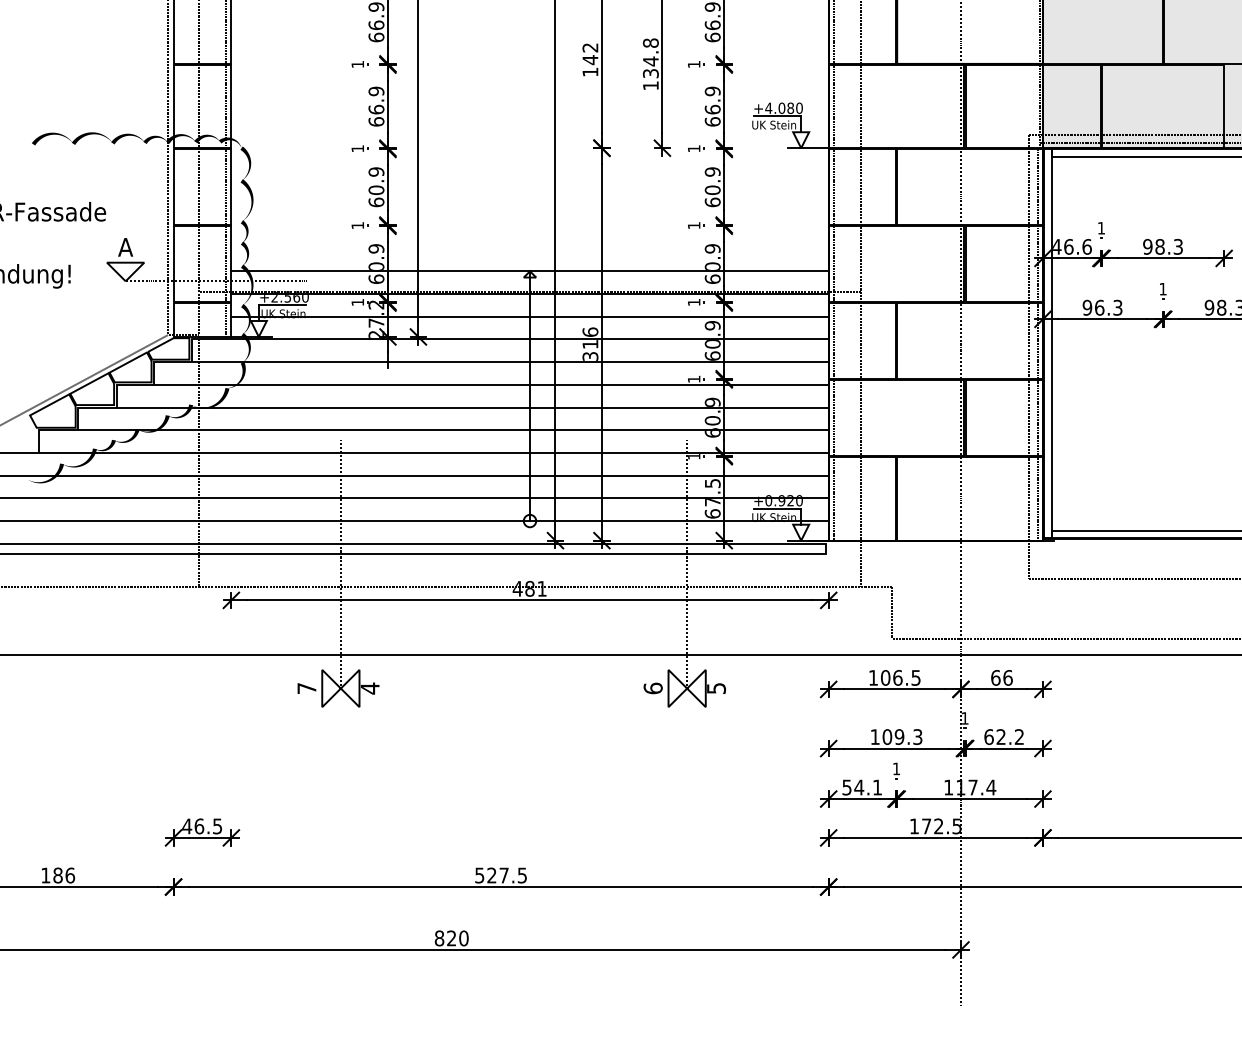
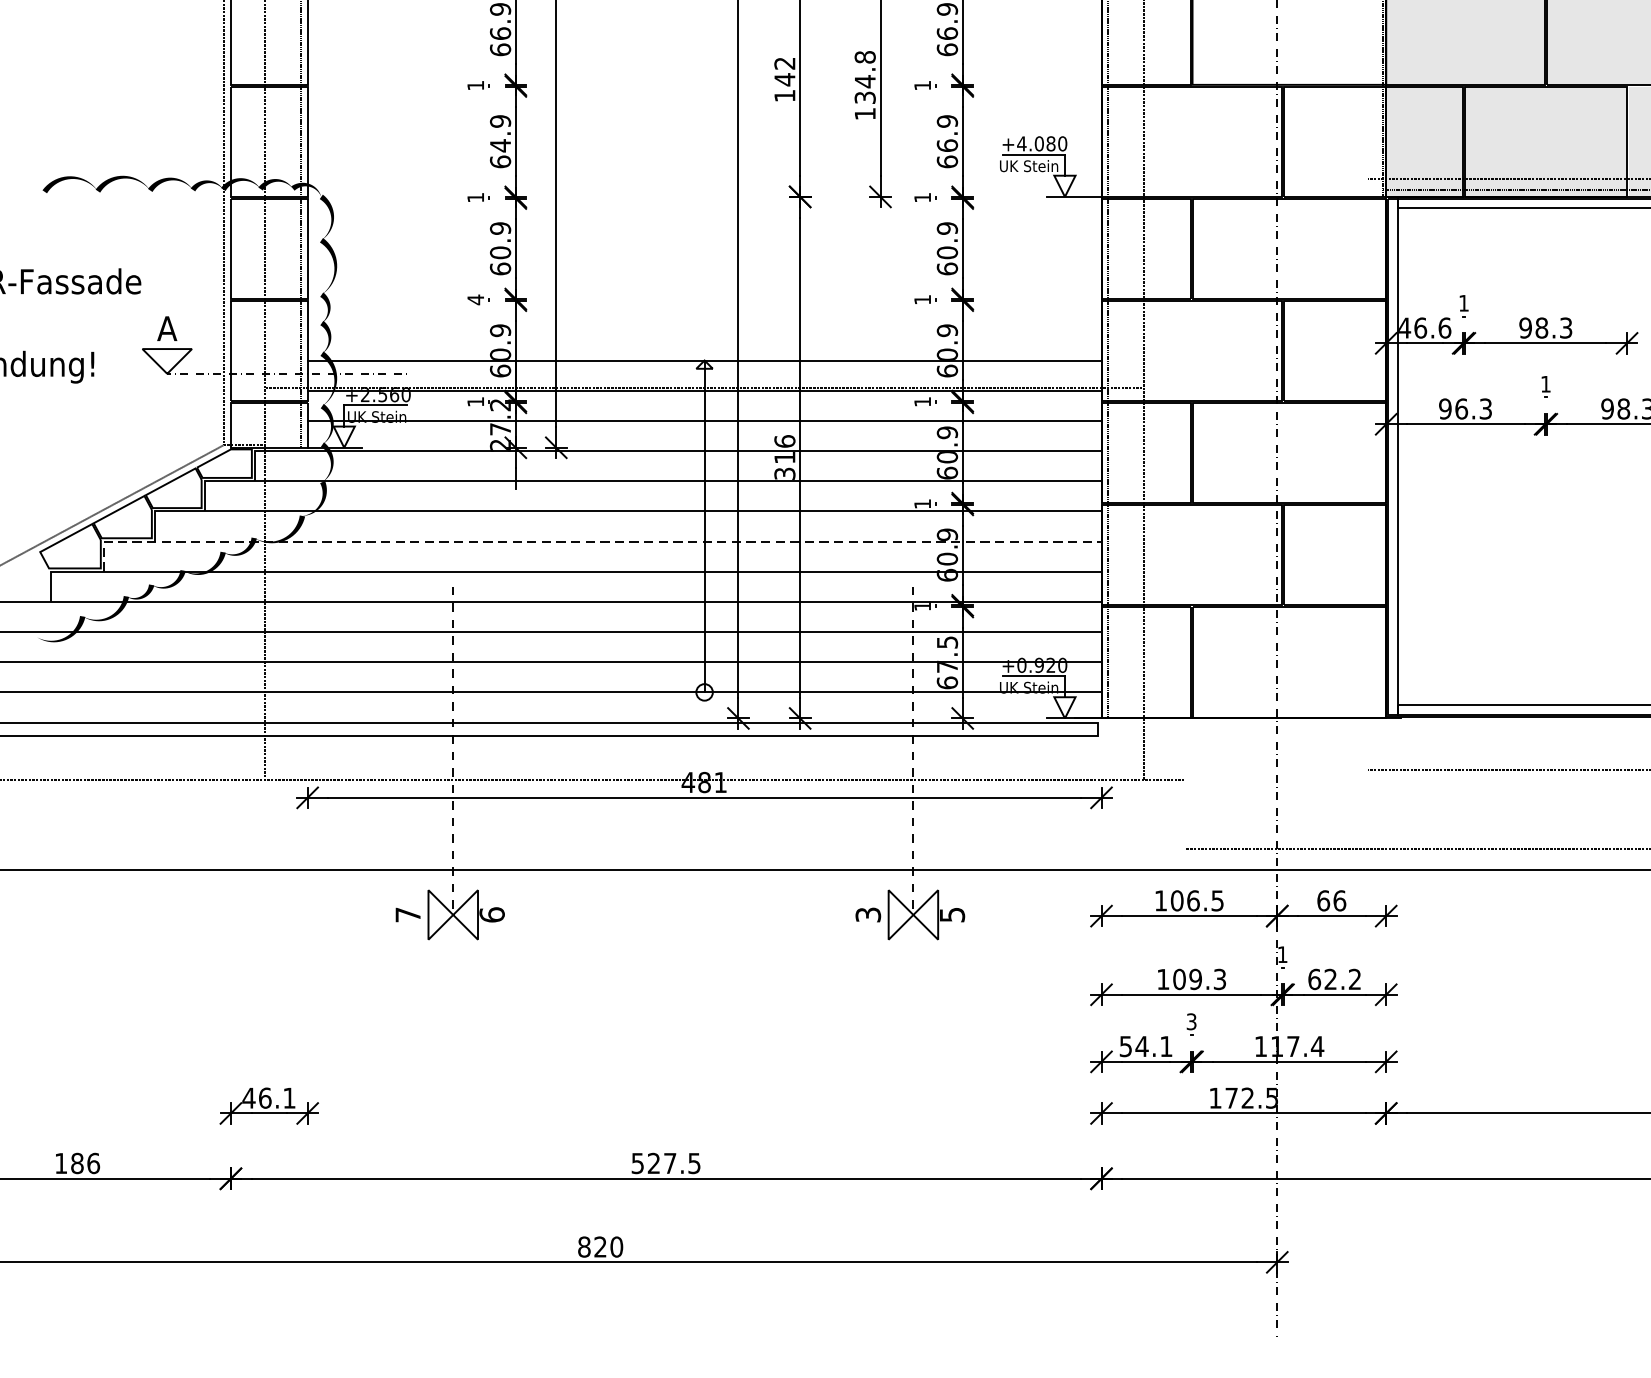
text: (376, 109) -> (500, 145), 66.9 -> 64.9
text: (357, 225) -> (475, 299), 1 -> 4
line: (1037, 344) -> (1378, 457), removed
line: (1029, 356) -> (1368, 473), removed
line: (441, 407) -> (586, 541), solid -> dashed
line: (892, 612) -> (1186, 813), removed
text: (369, 688) -> (491, 914), 4 -> 6
text: (652, 688) -> (867, 914), 6 -> 3
text: (896, 768) -> (1191, 1021), 1 -> 3
text: (217, 826) -> (289, 1098), 46.5 -> 46.1

